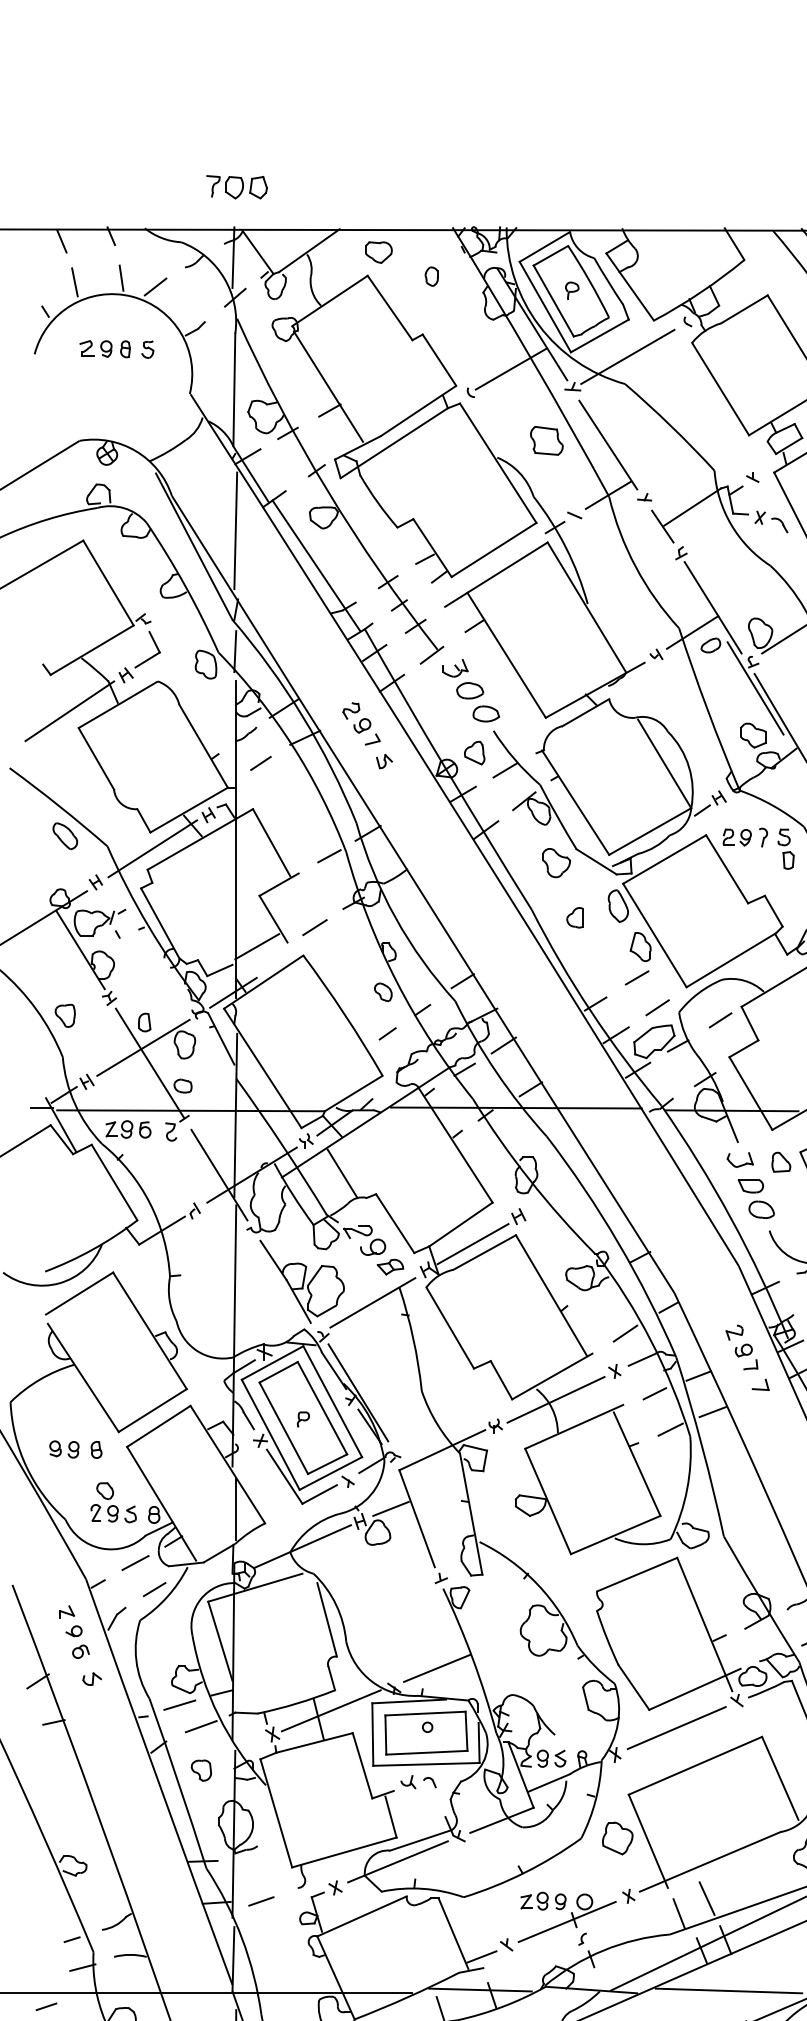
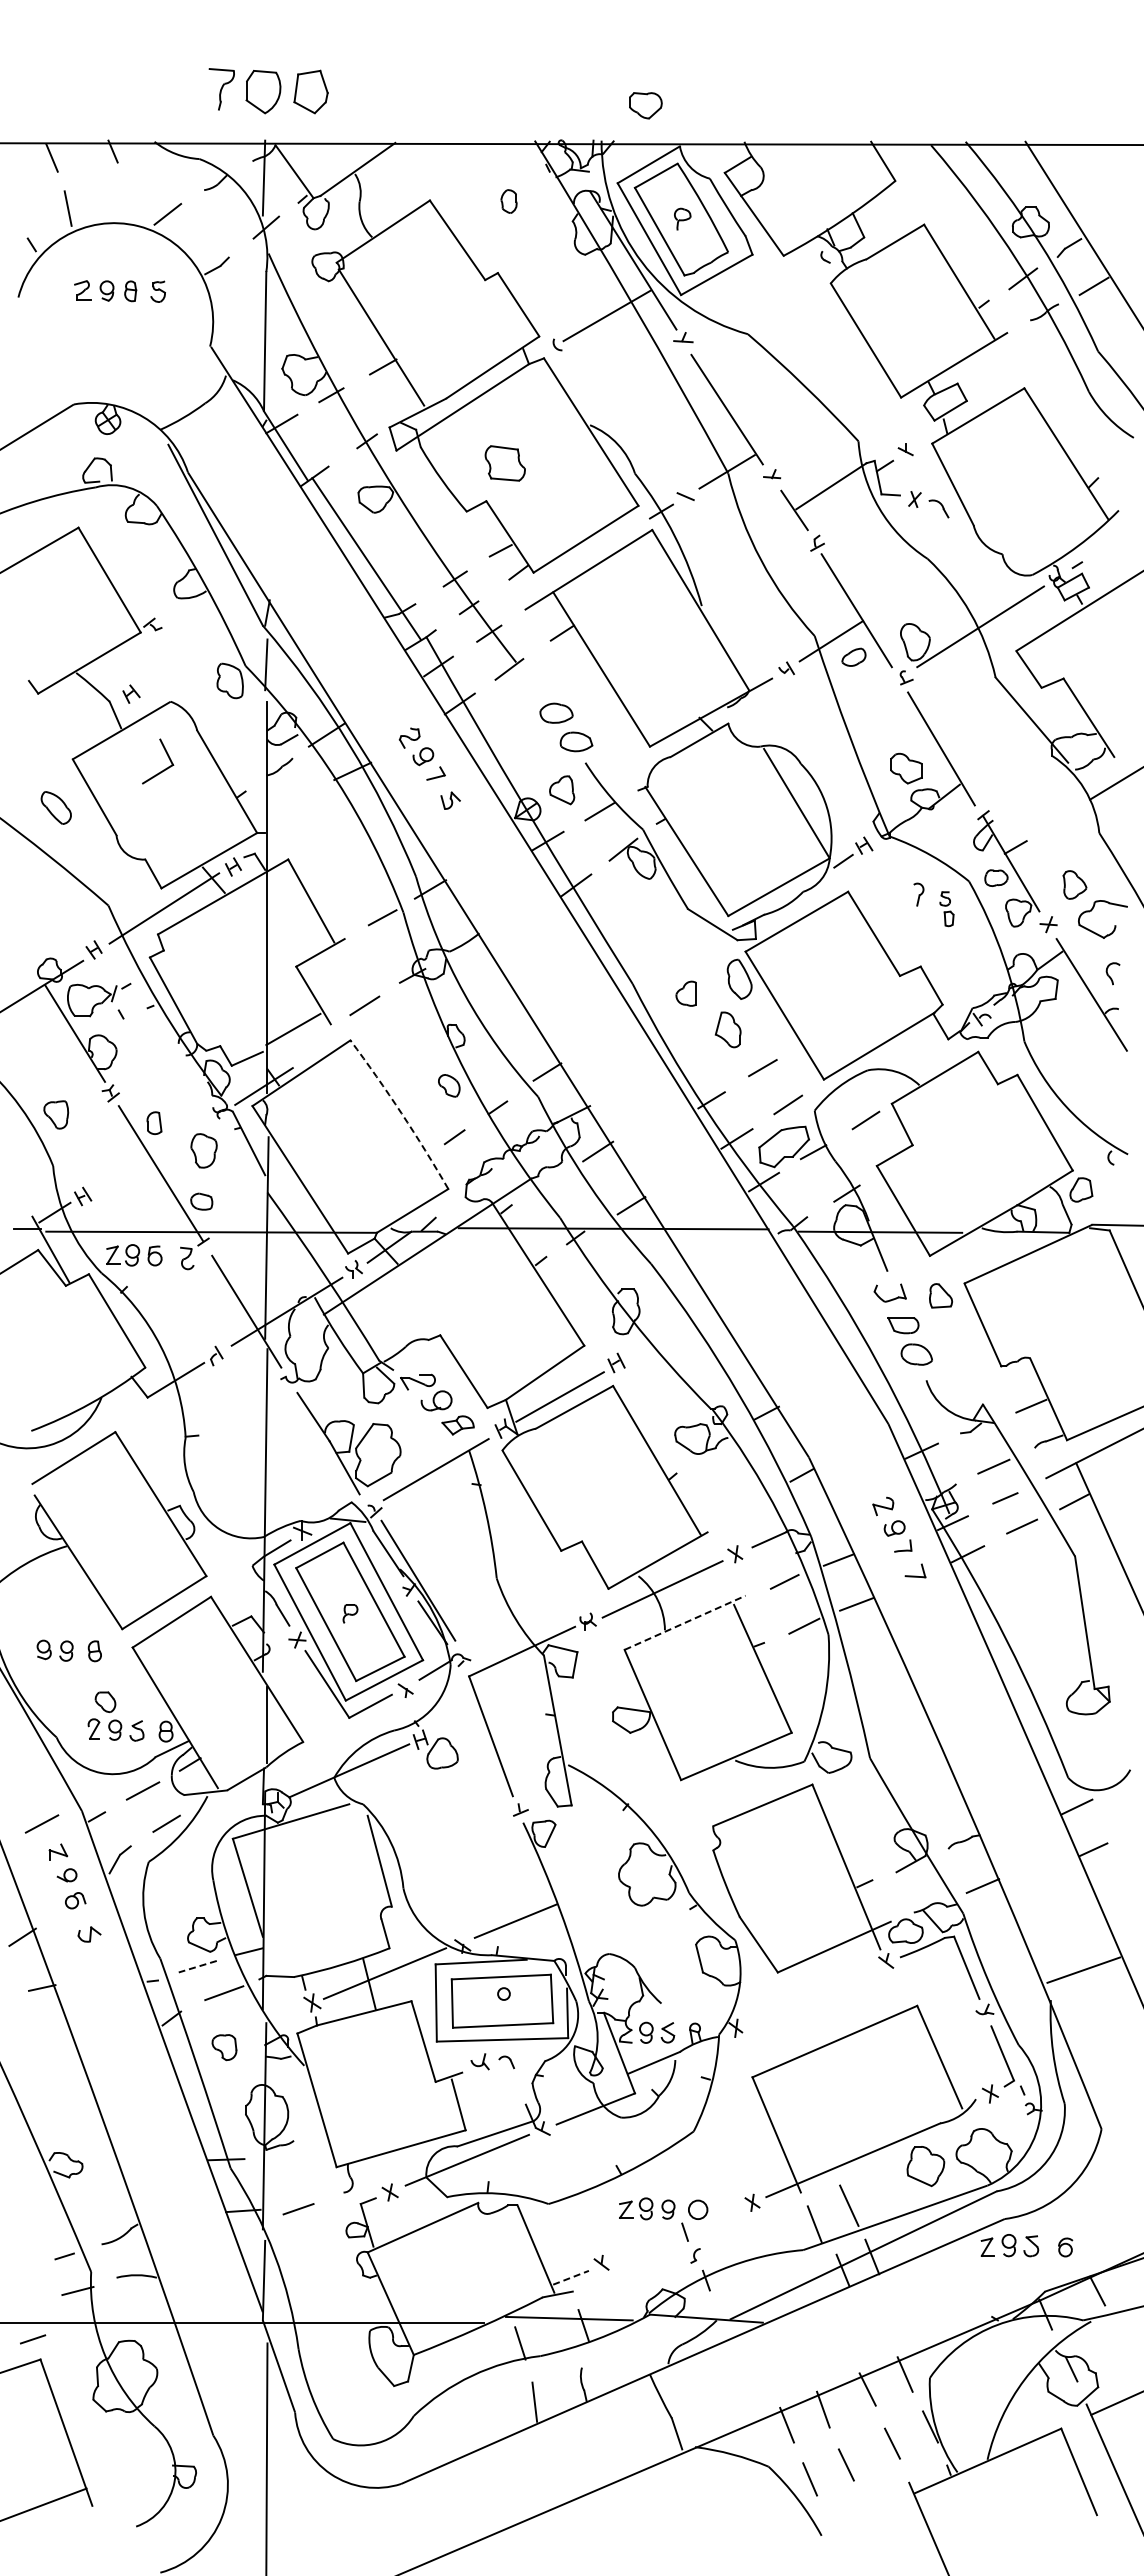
part: (237, 186) -> (268, 90), size x1.6
part: (378, 252) -> (645, 105), moved
line: (121, 277) -> (125, 202), removed
line: (627, 356) -> (750, 300), removed
part: (546, 440) -> (504, 463), moved
line: (235, 530) -> (266, 515), removed
part: (152, 656) -> (163, 769), moved
part: (455, 668) -> (538, 685), removed
line: (755, 688) -> (908, 710), removed
line: (69, 711) -> (61, 738), removed
line: (260, 763) -> (297, 803), removed
part: (64, 835) -> (55, 807), moved
part: (737, 837) -> (886, 894), removed
part: (785, 849) -> (946, 909), size x0.7
part: (555, 862) -> (662, 925), removed
part: (640, 946) -> (727, 1029), moved
arc: (344, 1014) -> (401, 1113), solid -> dashed
line: (143, 1047) -> (152, 1154), removed
line: (464, 1069) -> (549, 1181), removed
line: (342, 1173) -> (398, 1309), removed
line: (625, 1333) -> (748, 1507), removed
line: (574, 1426) -> (685, 1622), solid -> dashed
line: (390, 1508) -> (458, 1723), removed
line: (53, 1589) -> (41, 1823), added
line: (179, 1705) -> (197, 1966), solid -> dashed
line: (676, 1727) -> (811, 1994), removed
part: (617, 1838) -> (925, 2166), moved
line: (567, 1921) -> (676, 2234), removed
line: (482, 1956) -> (571, 2277), solid -> dashed
line: (728, 1990) -> (875, 2319), removed

